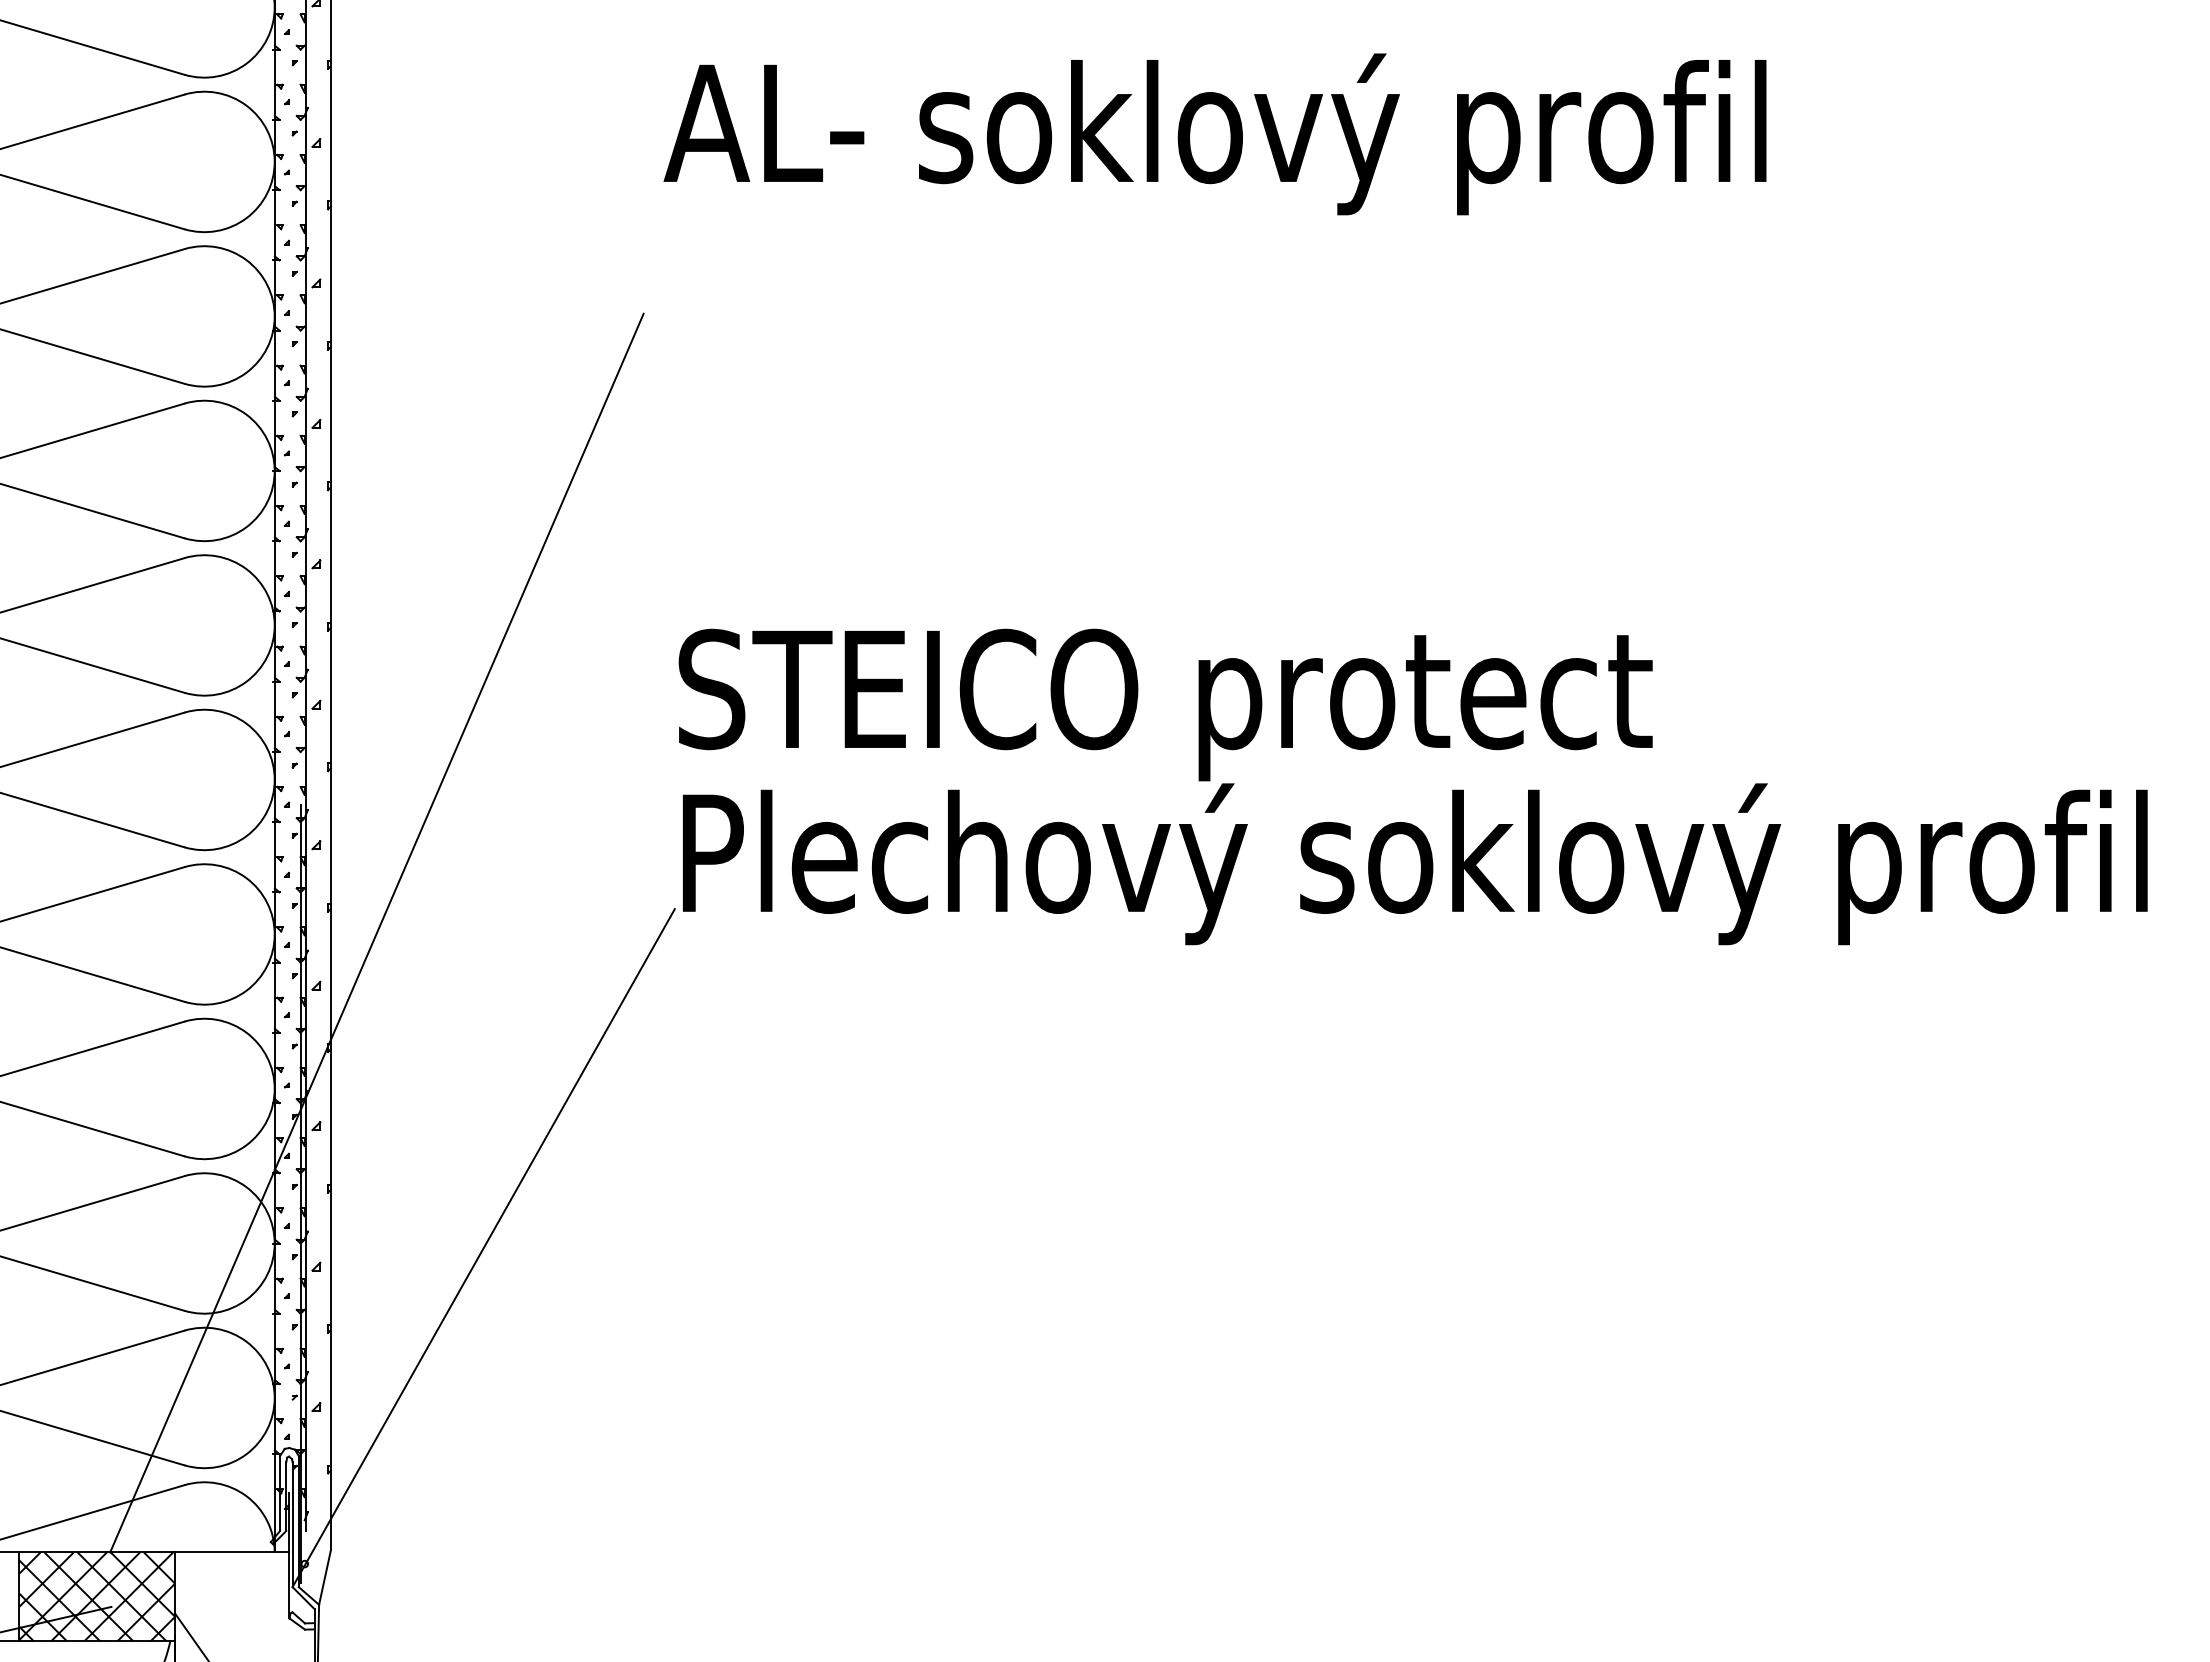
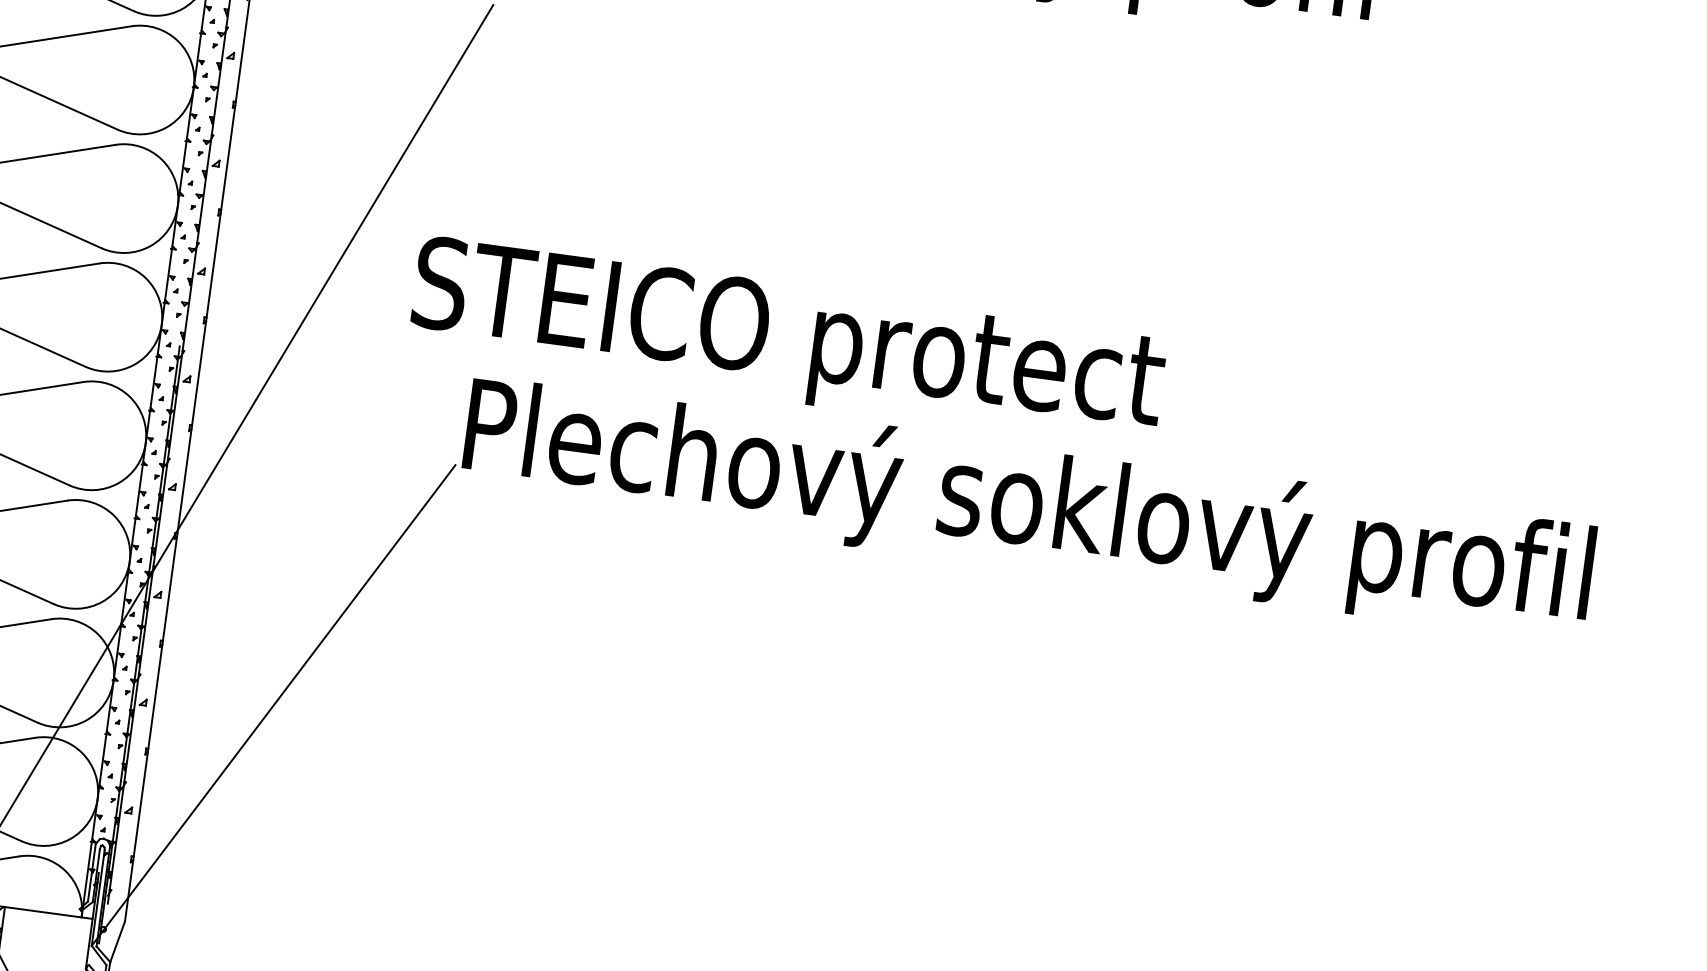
text: (1165, 704) -> (787, 342), moved

